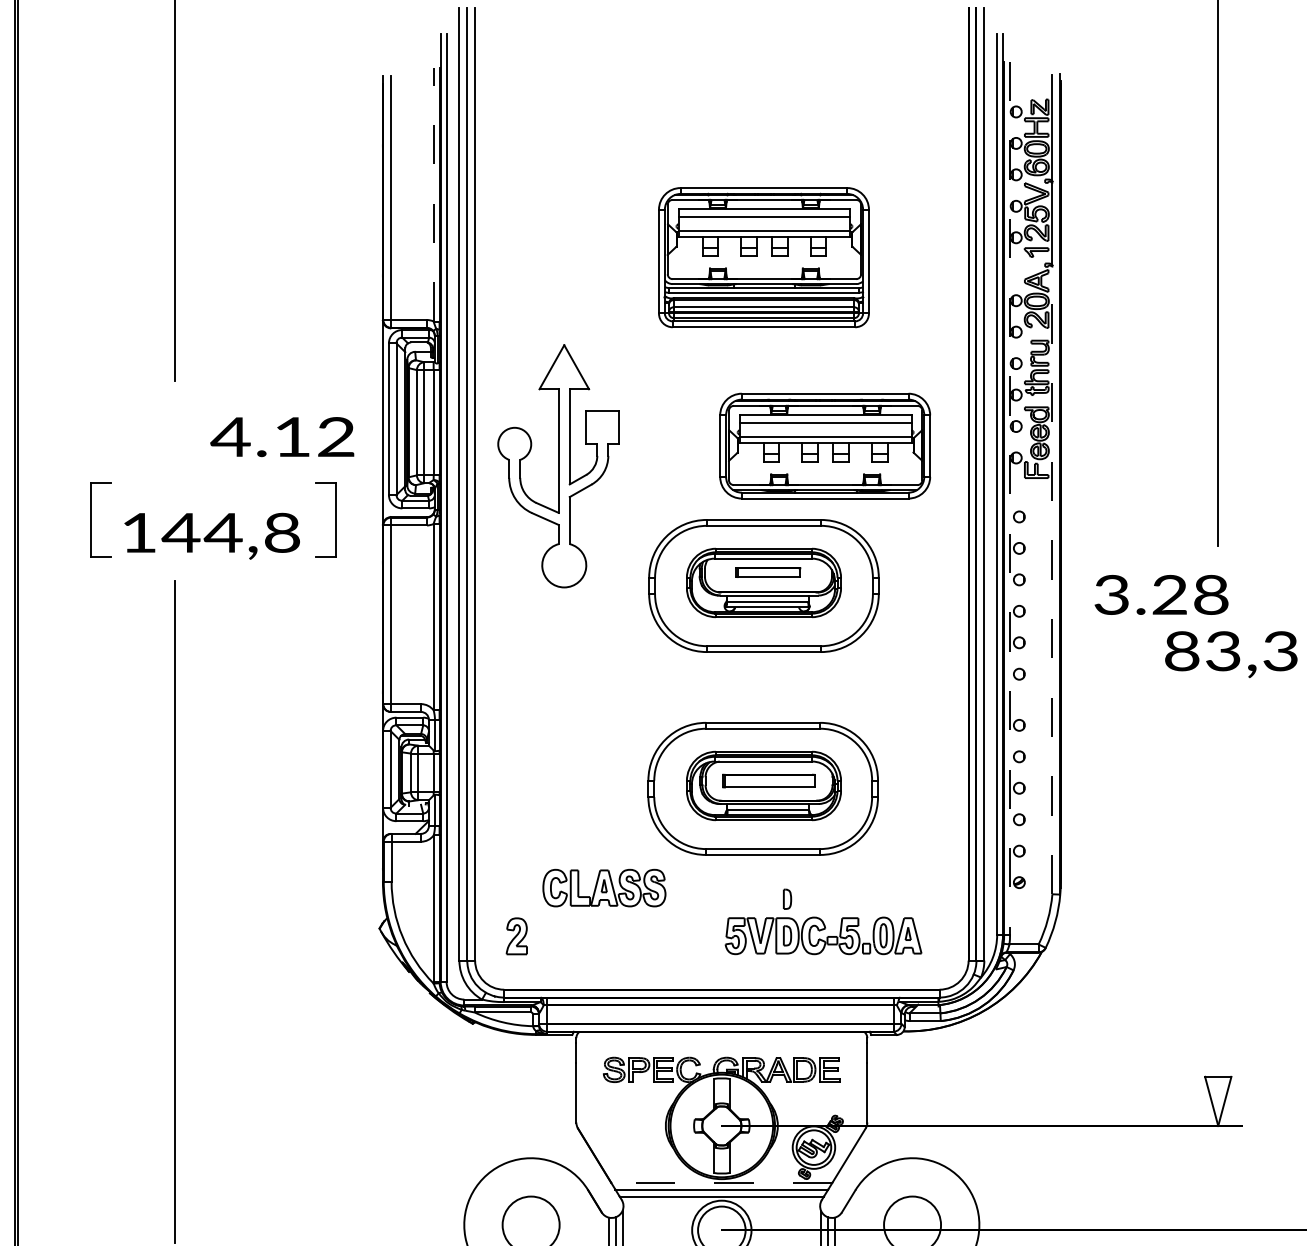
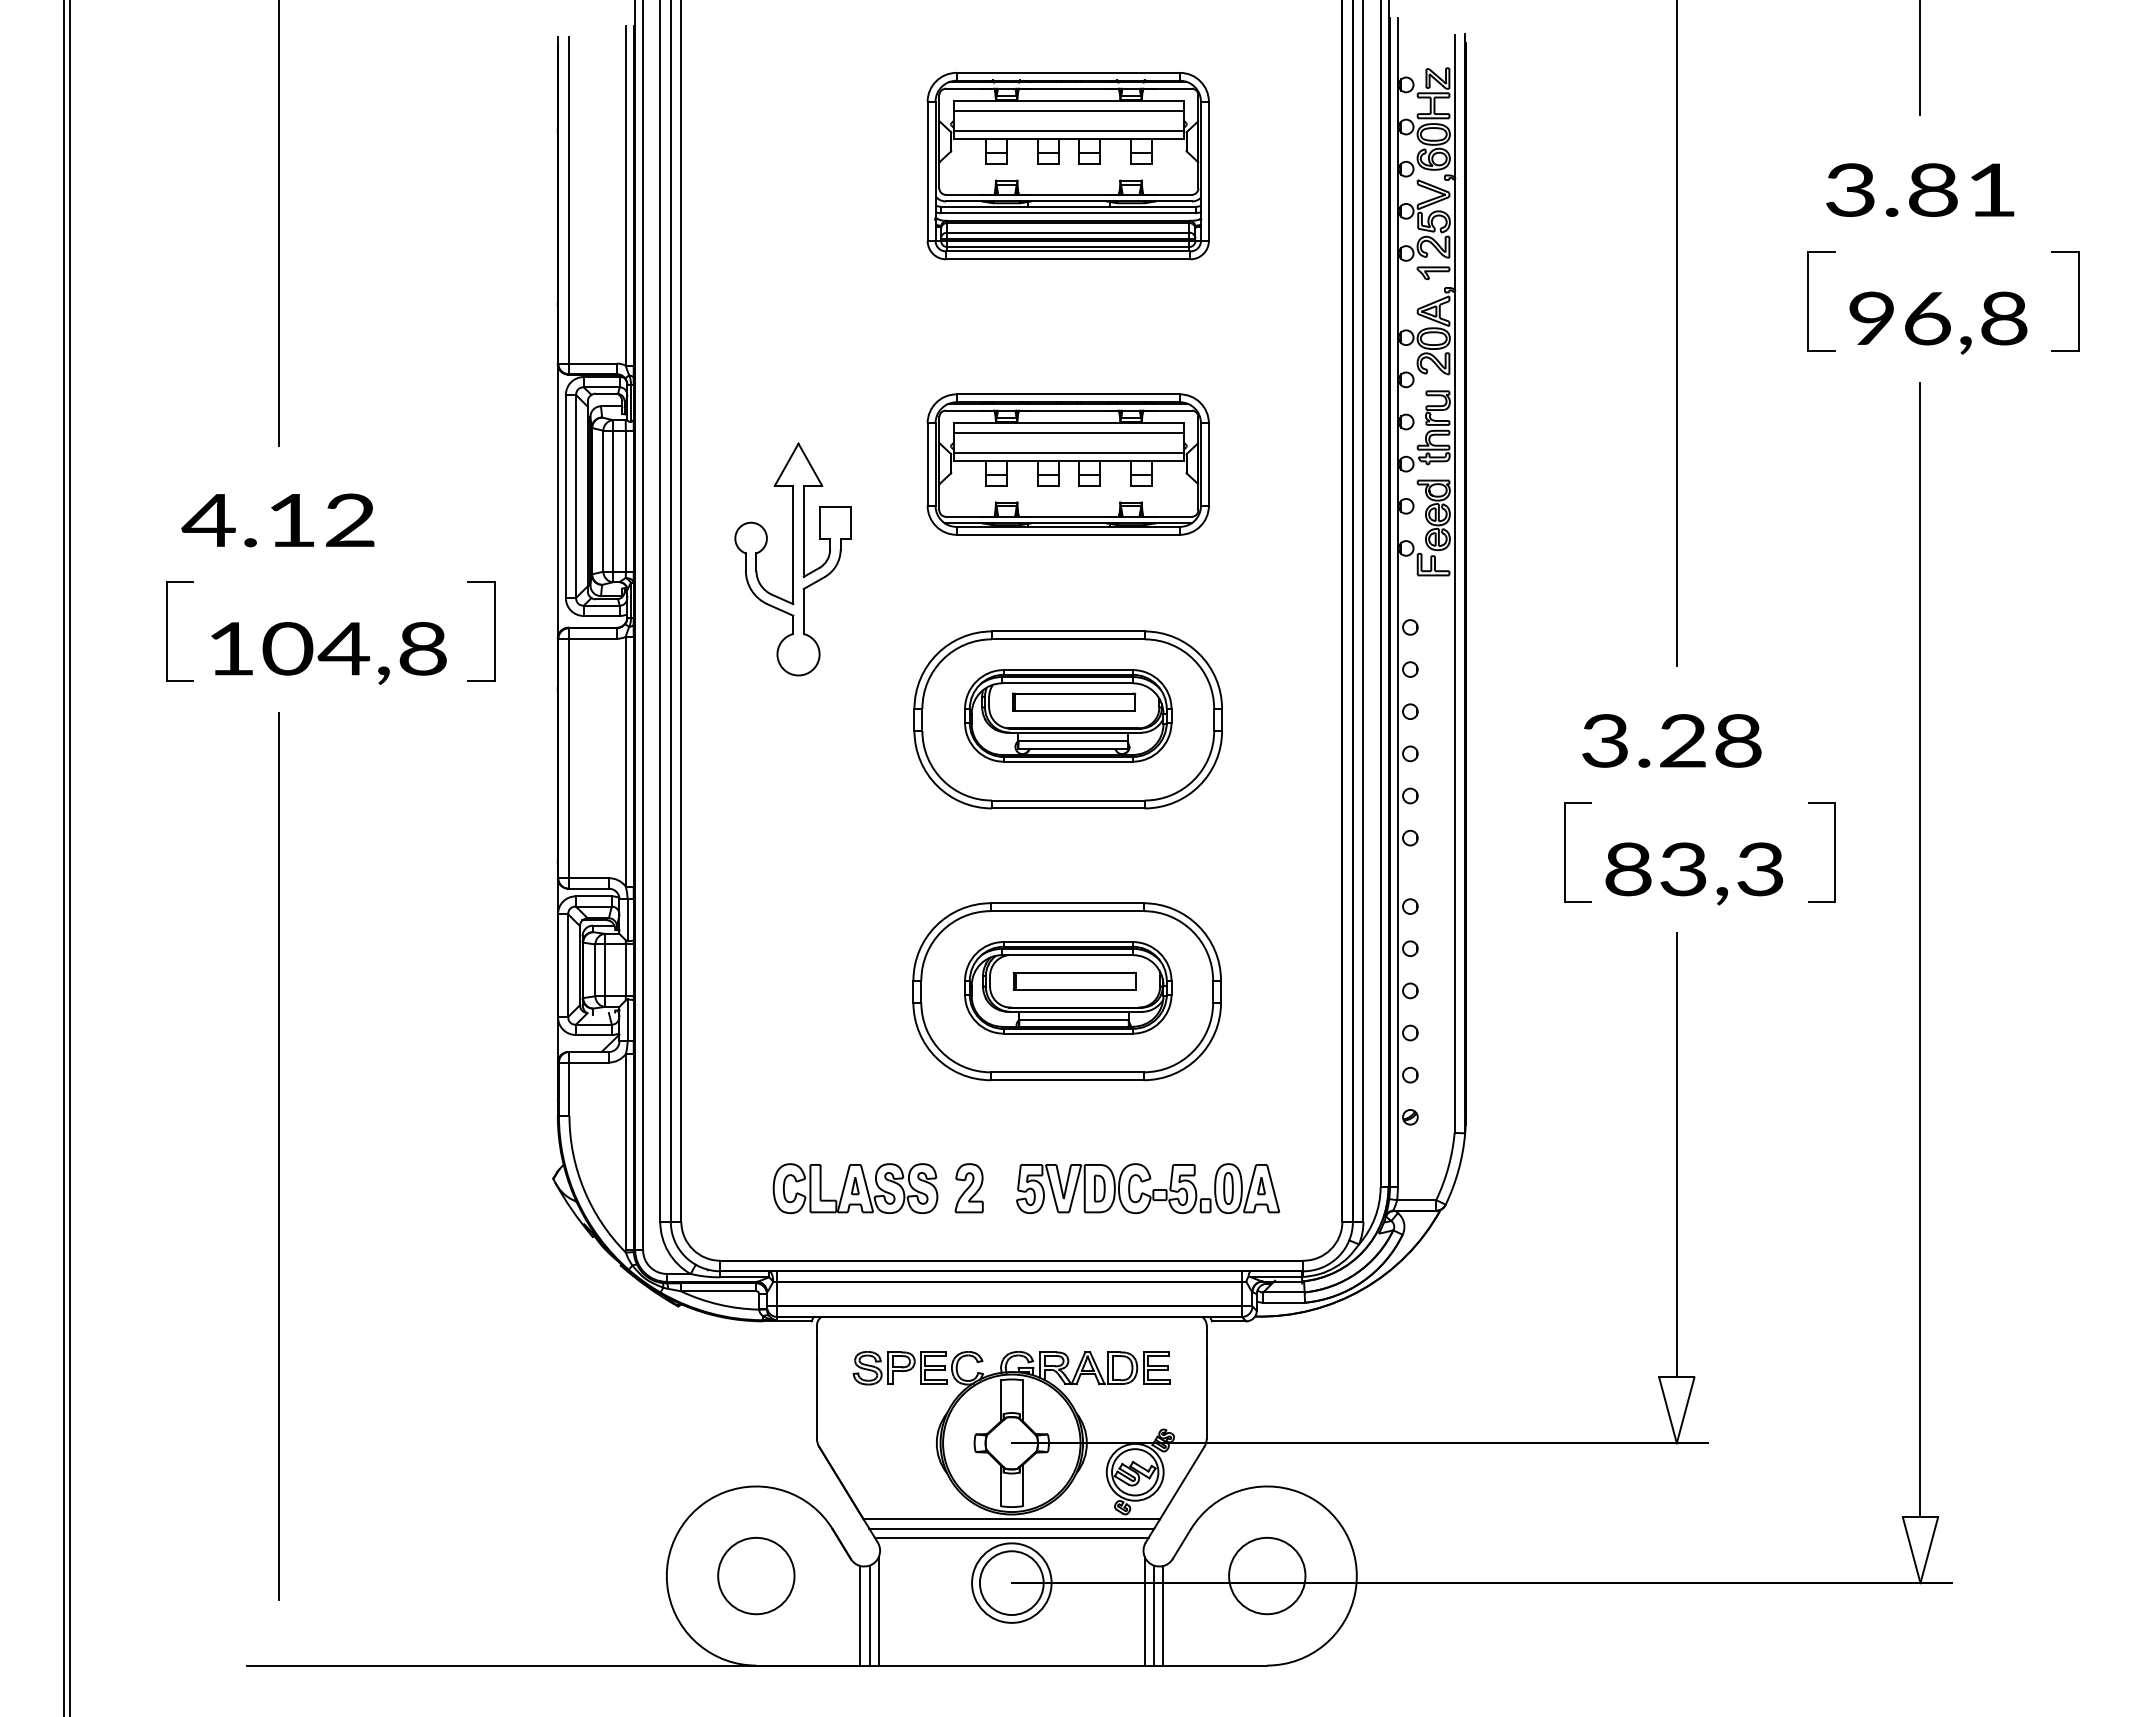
line: (433, 194) -> (625, 195), dashed -> solid
part: (763, 257) -> (1067, 166), moved
text: (281, 437) -> (277, 520), moved
part: (824, 446) -> (1067, 464), moved
part: (558, 466) -> (792, 559), size x0.71
line: (1009, 498) -> (1397, 602), dashed -> solid
text: (181, 532) -> (287, 648), 144,8 -> 104,8
part: (768, 572) -> (1074, 701), size x1.43
line: (1052, 580) -> (1454, 712), dashed -> solid
text: (1161, 594) -> (1671, 740), moved
text: (1230, 654) -> (1693, 873), moved
part: (1135, 684) -> (1565, 852), added
part: (604, 888) -> (855, 1188), moved
part: (787, 899) -> (1099, 1139), removed
line: (1218, 911) -> (1676, 1155), added
part: (516, 936) -> (968, 1188), moved
line: (721, 1182) -> (1011, 1519), dashed -> solid

